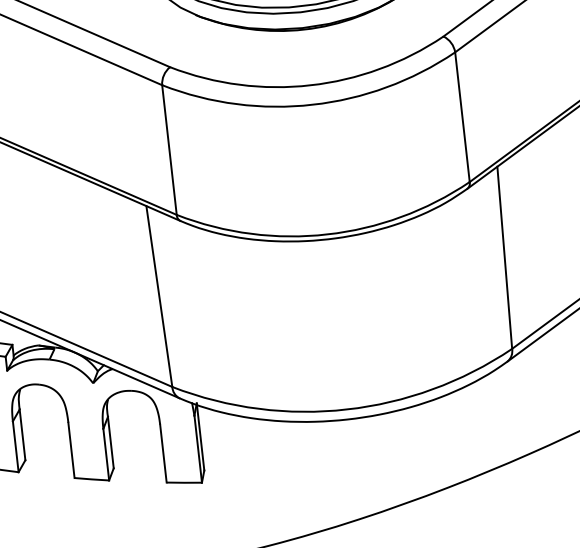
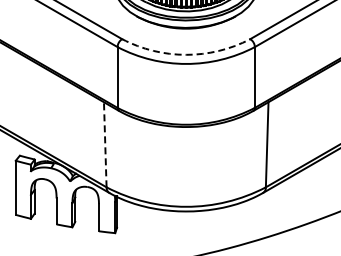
arc: (311, 84) -> (186, 54), solid -> dashed
line: (159, 295) -> (105, 144), solid -> dashed

